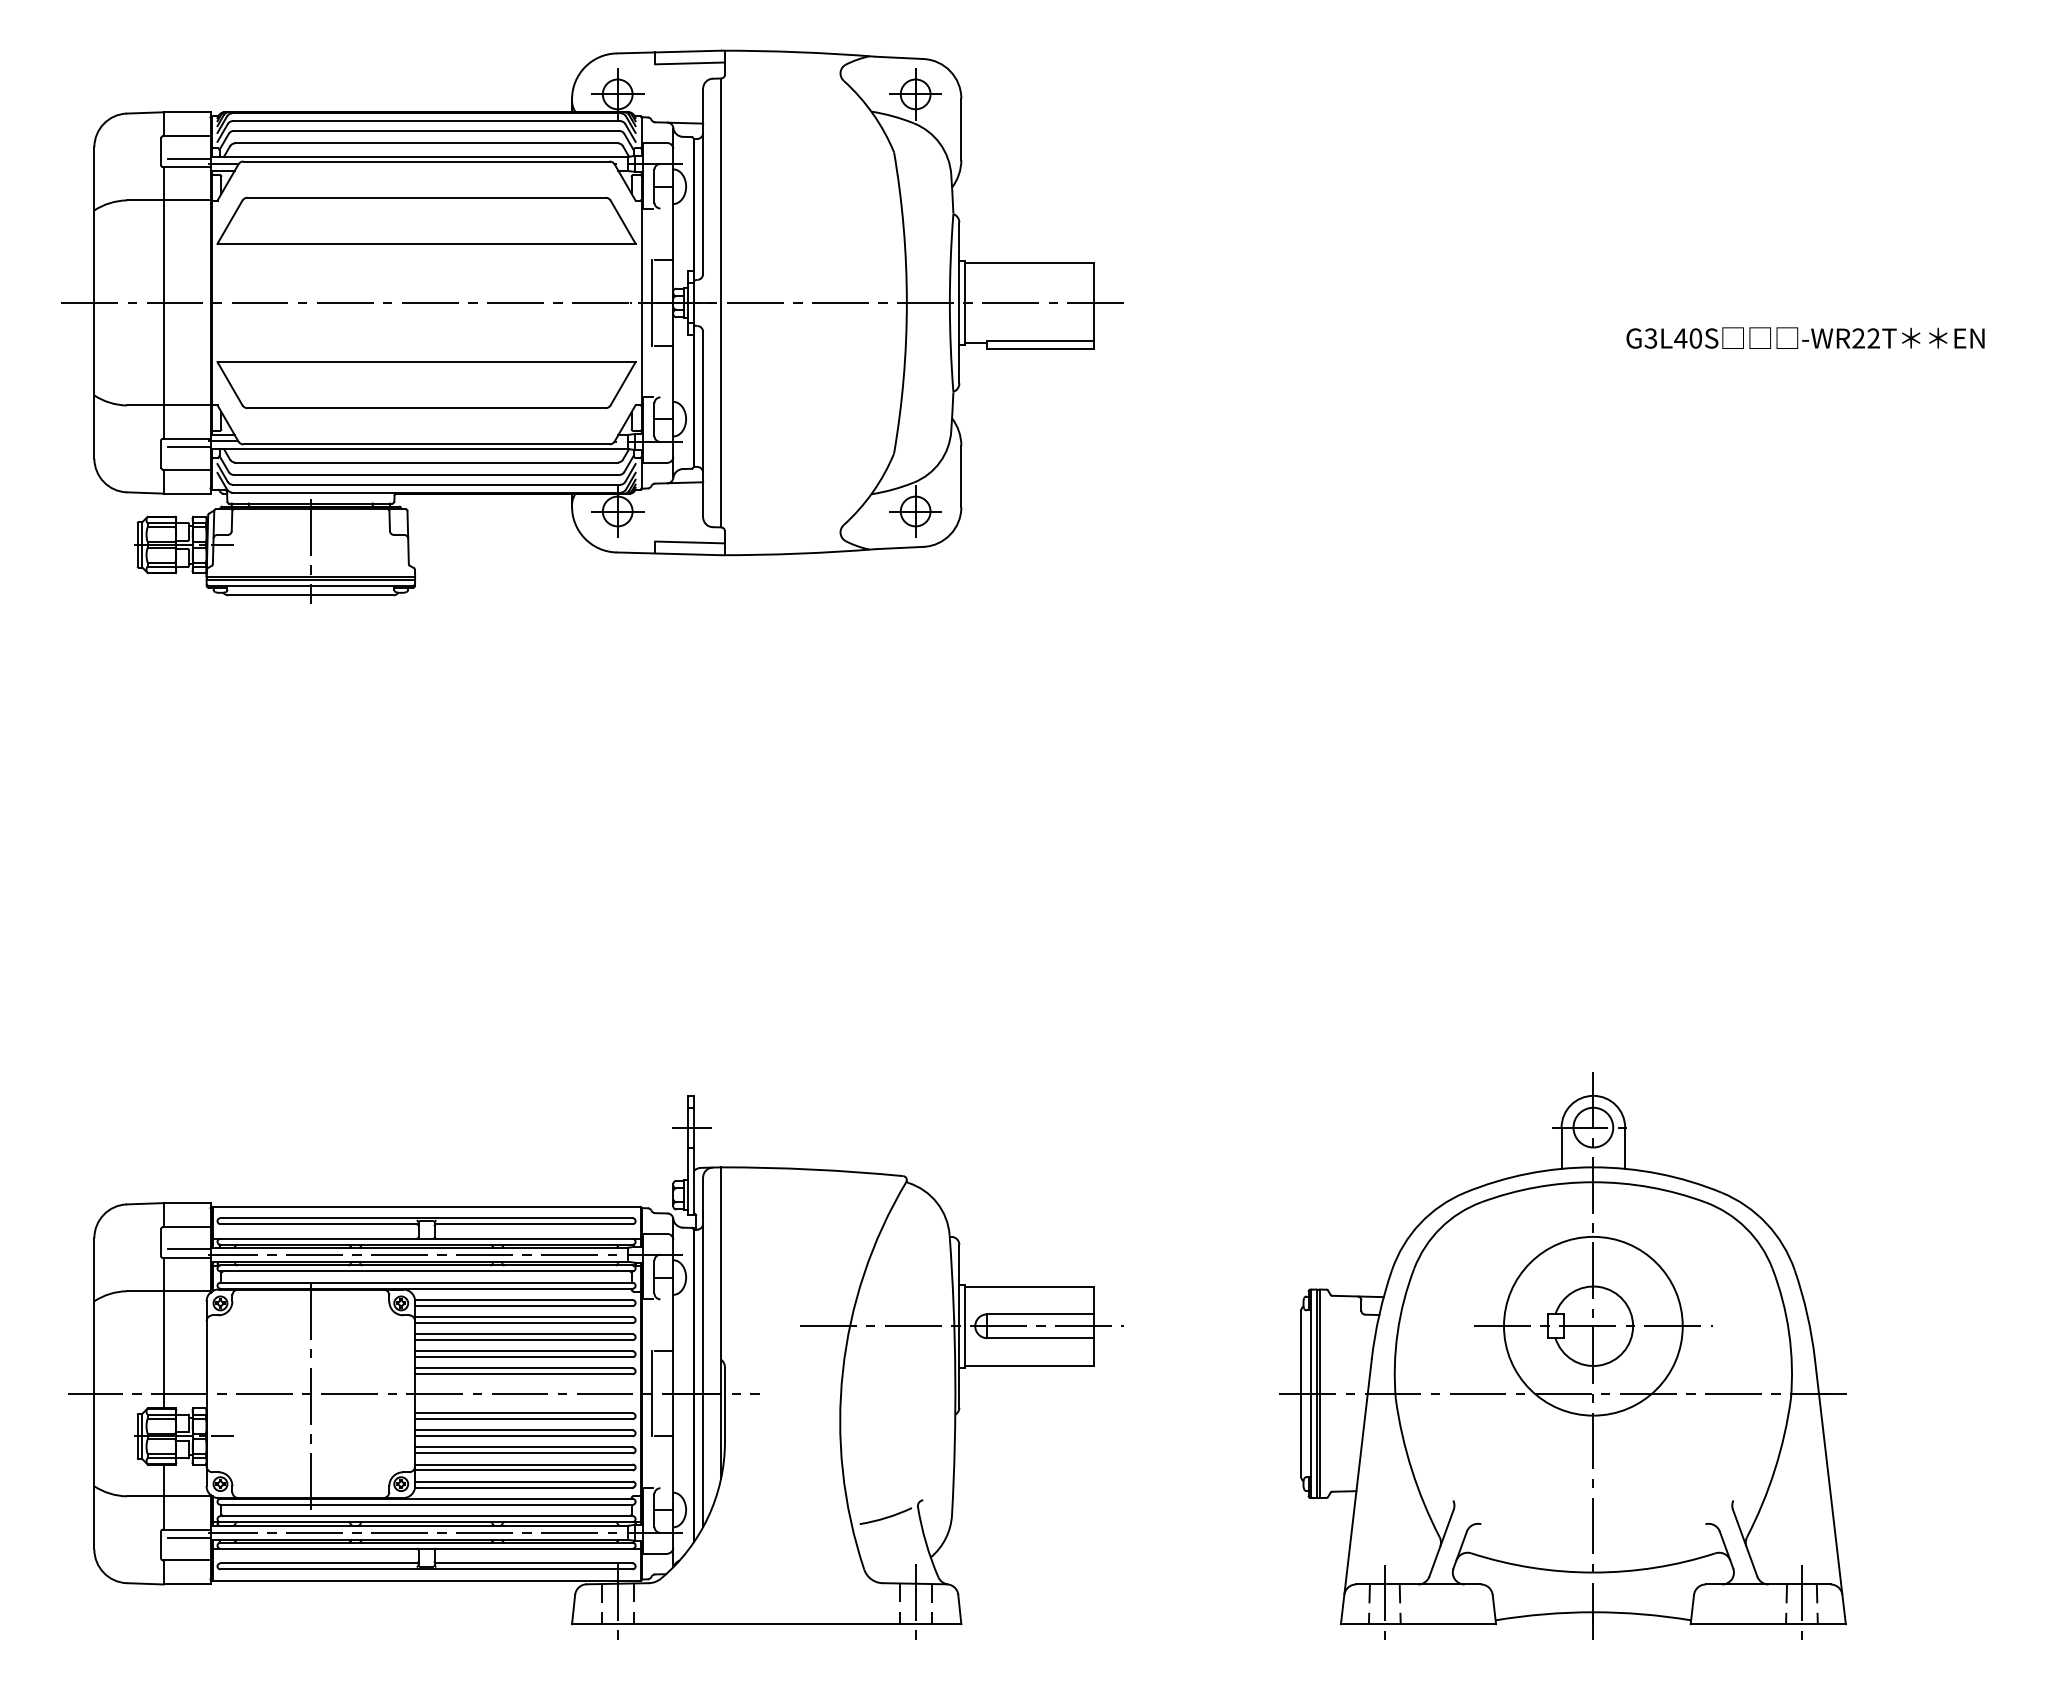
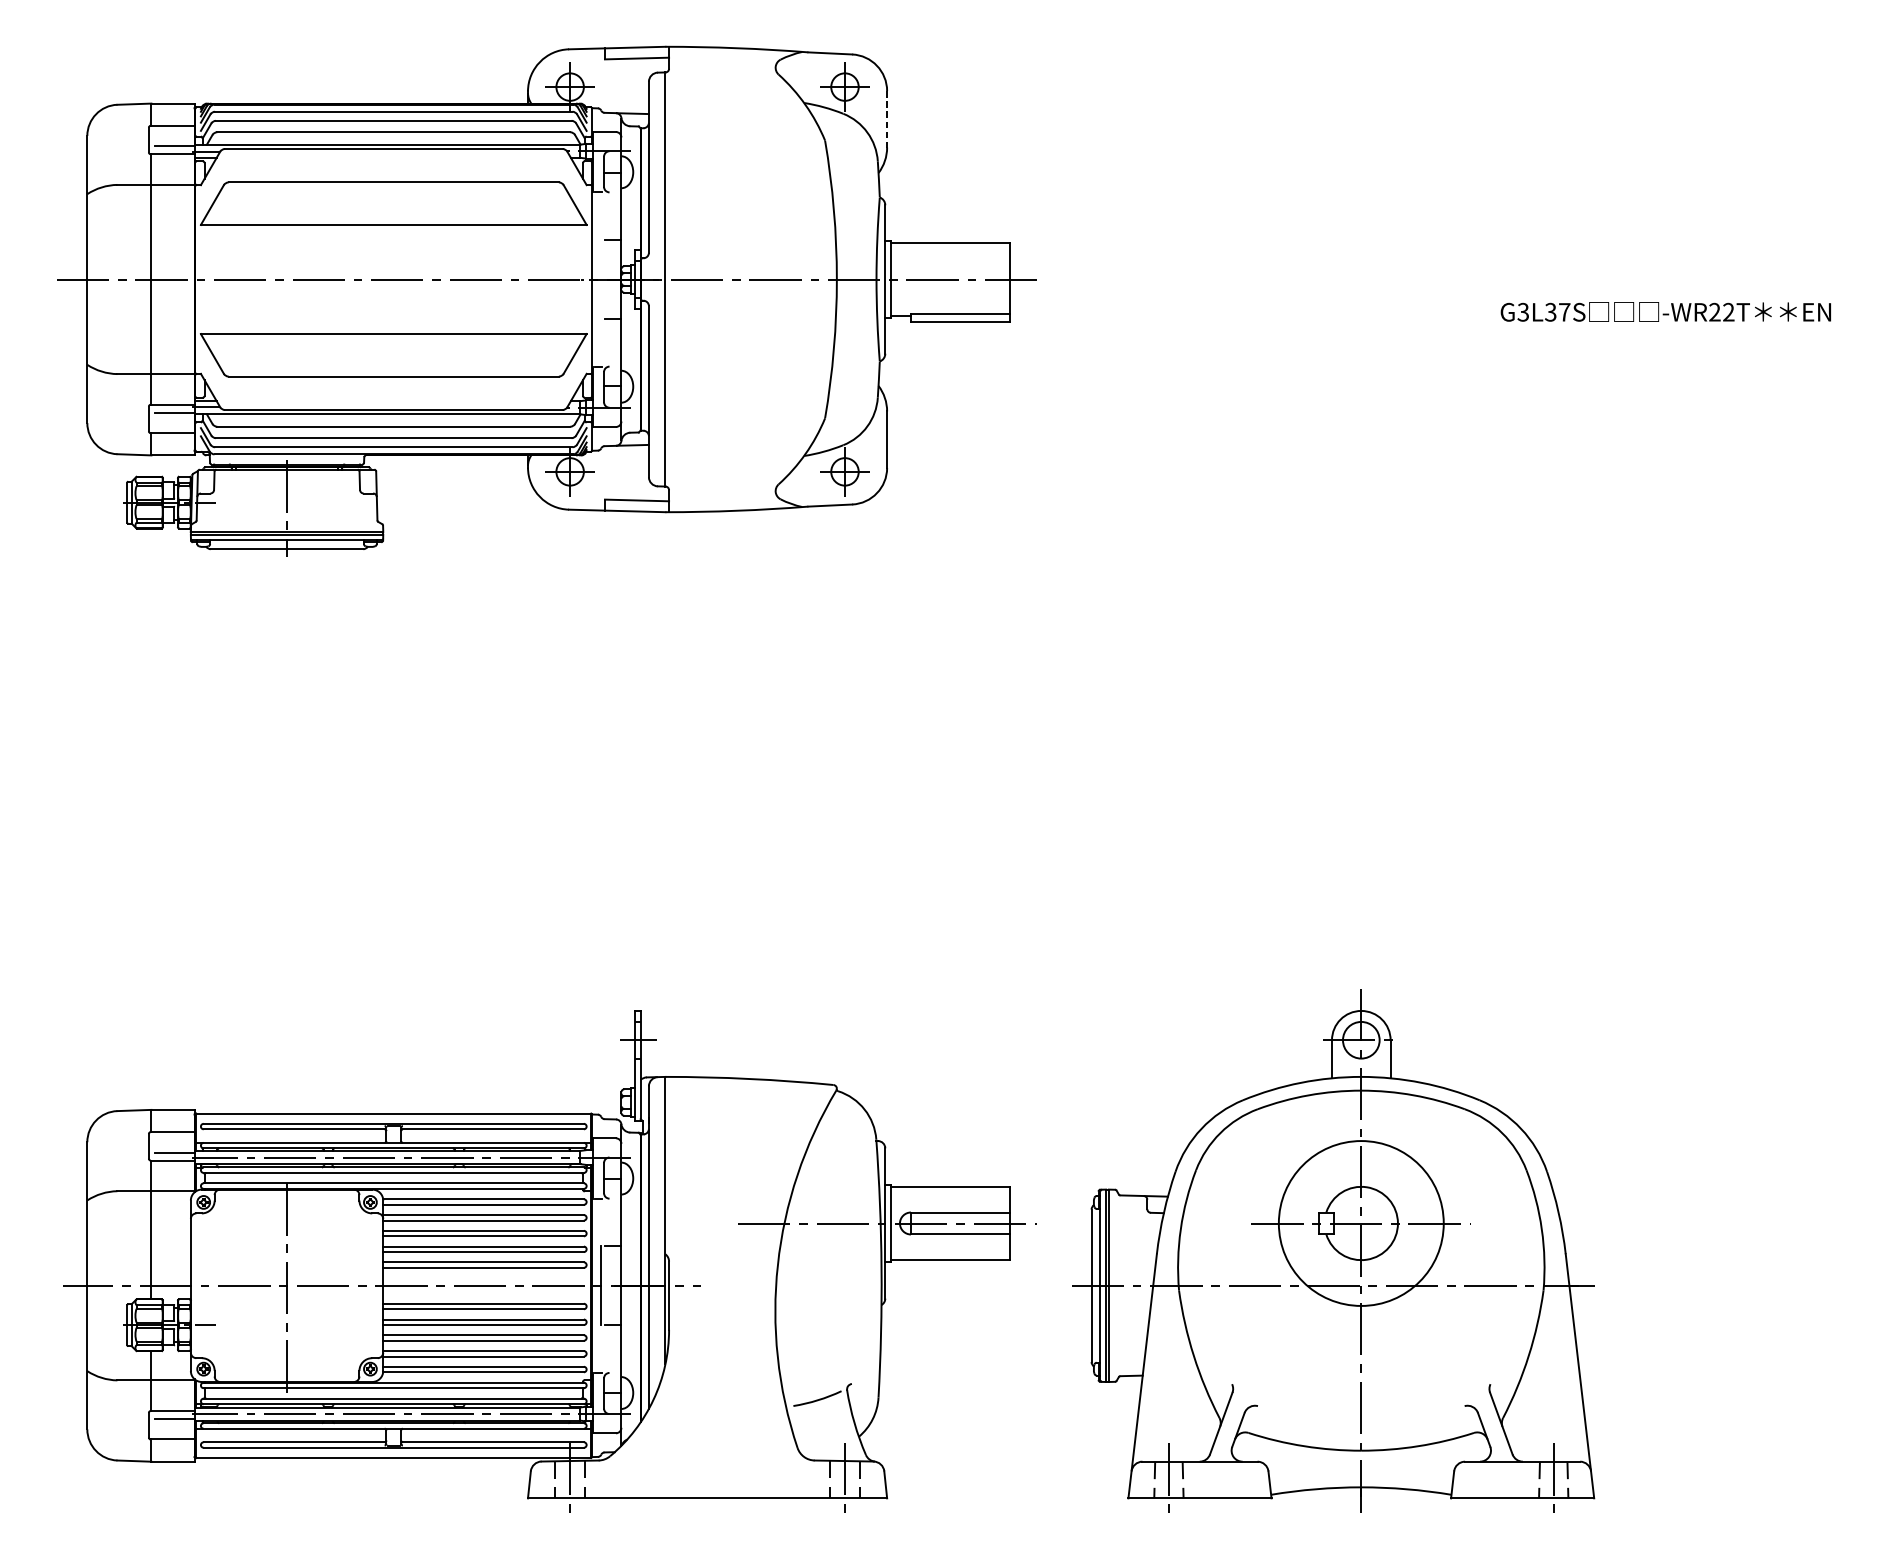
line: (961, 129) -> (887, 119), solid -> dashed
line: (651, 302) -> (601, 279), removed
text: (1688, 338) -> (1557, 312), G3L40S -> G3L37S
part: (1562, 1355) -> (1332, 1250), moved

